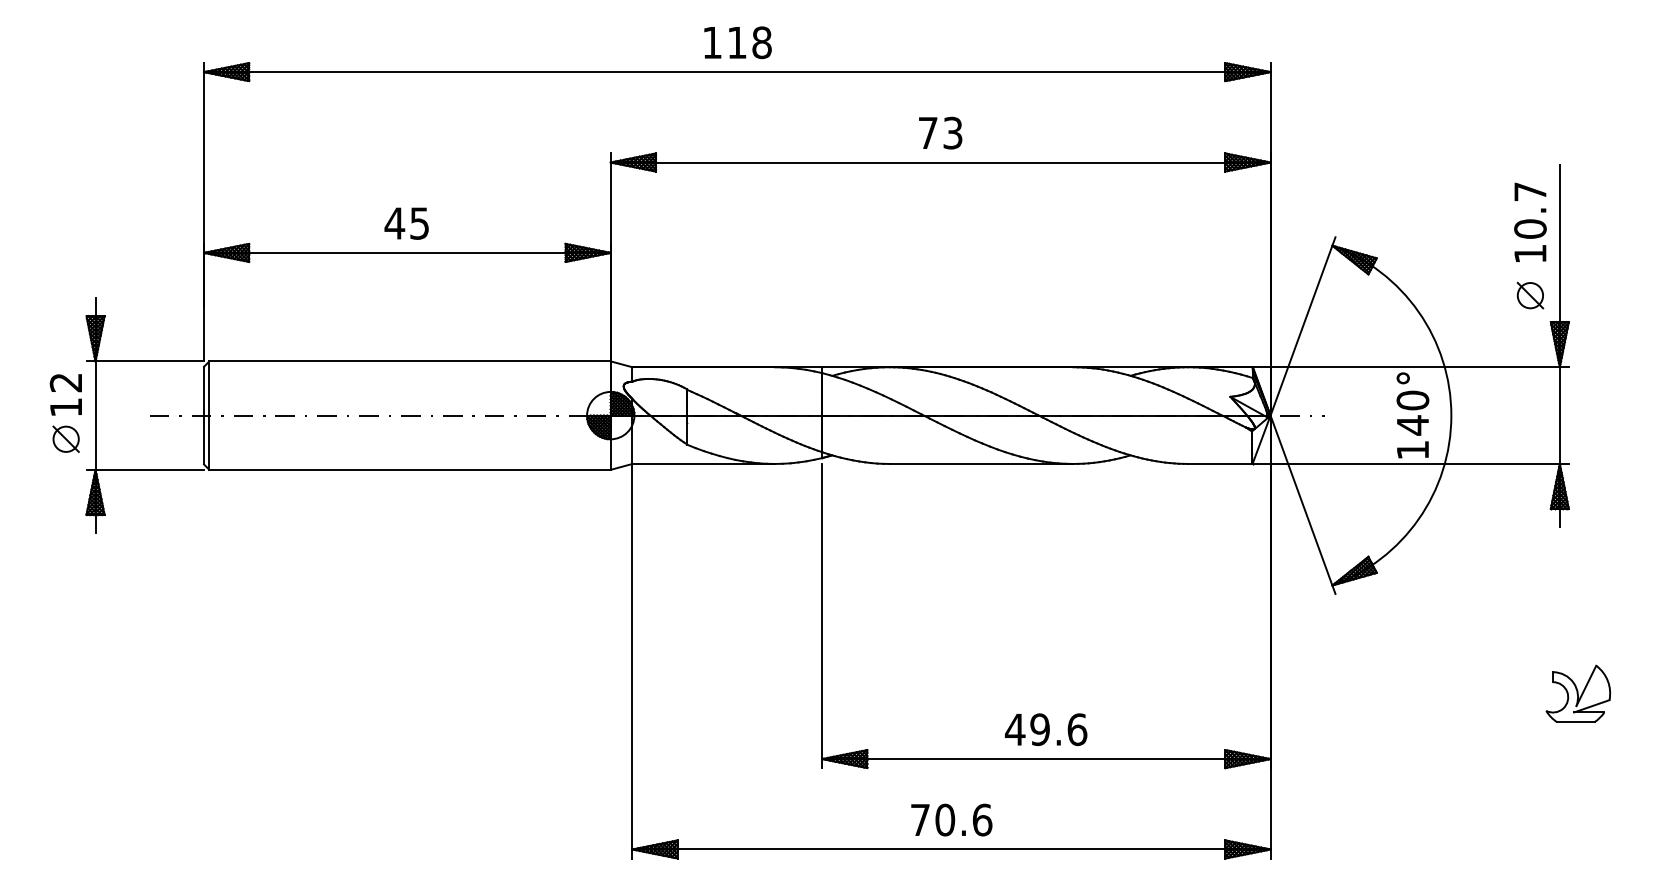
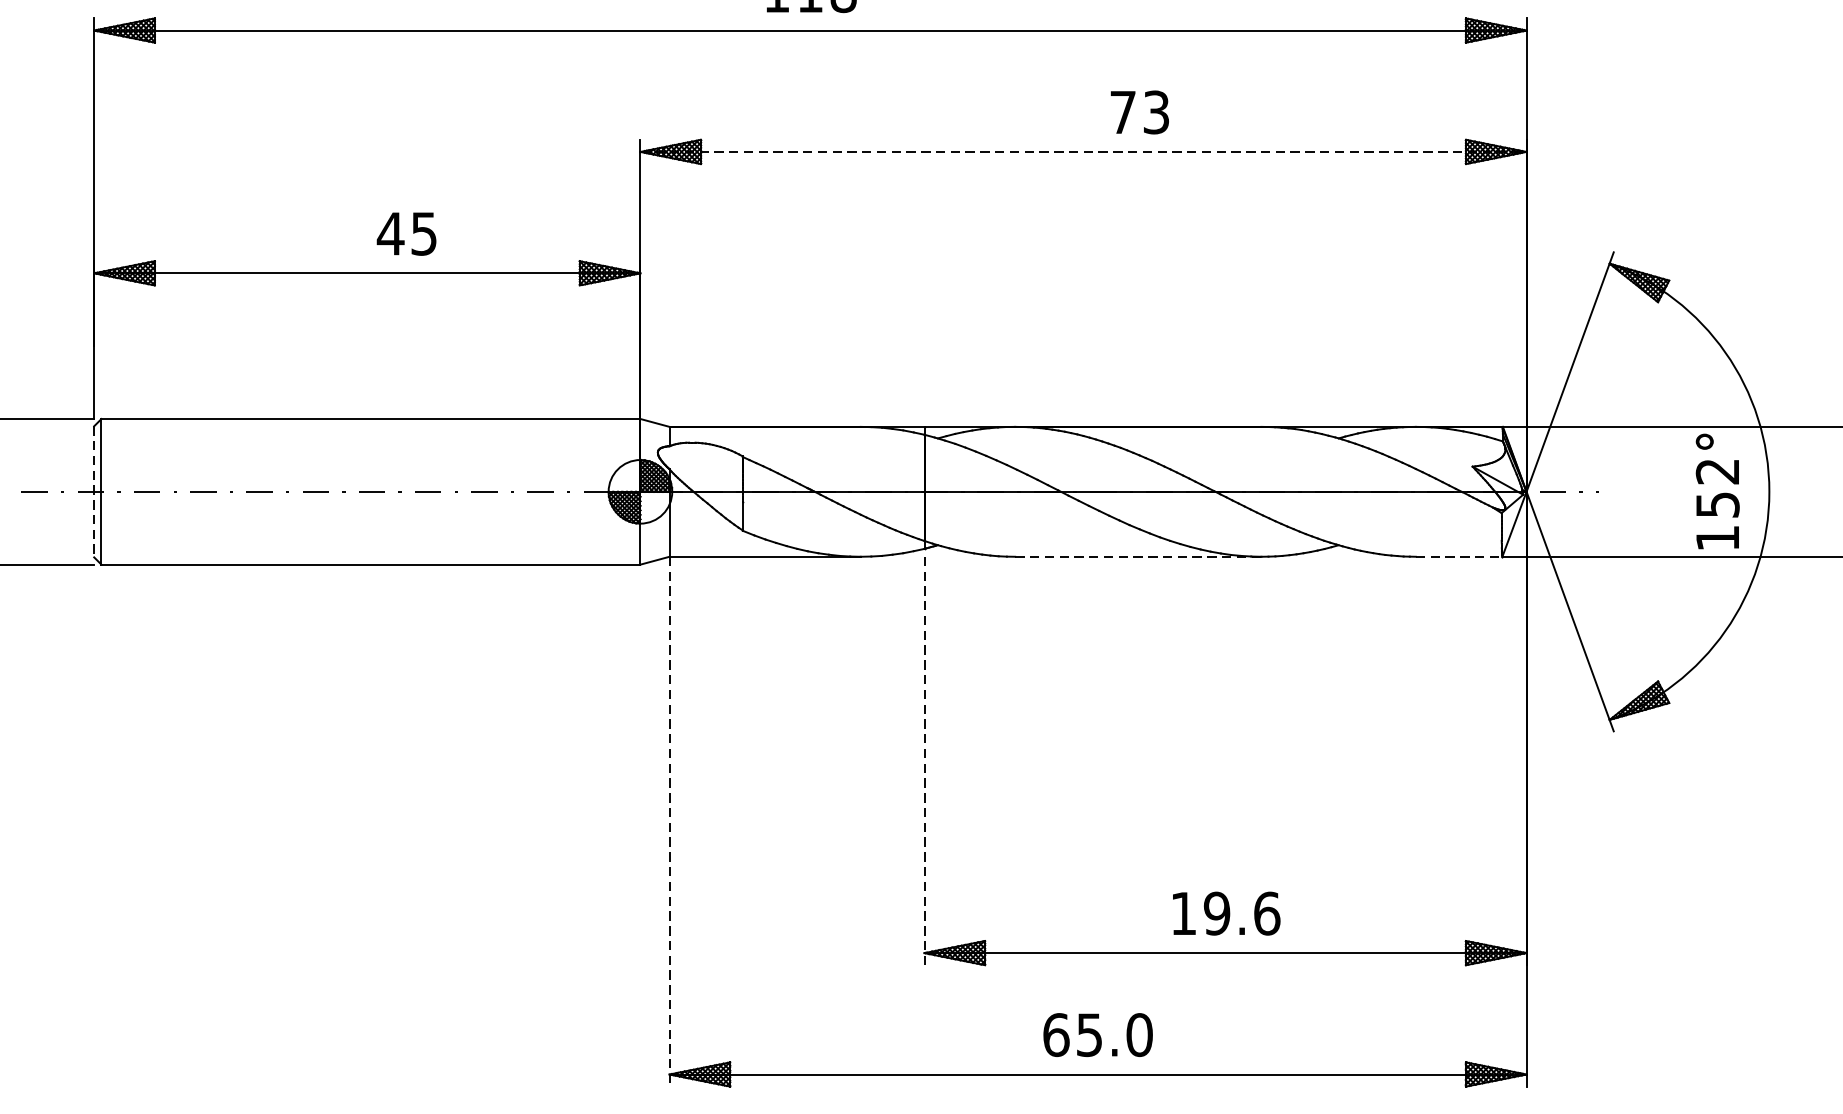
text: (940, 132) -> (1139, 111), moved
line: (940, 162) -> (1083, 151), solid -> dashed
text: (406, 223) -> (406, 233), moved
text: (1412, 412) -> (1717, 487), 140° -> 152°
line: (204, 415) -> (94, 491), solid -> dashed
line: (981, 463) -> (1138, 556), solid -> dashed
line: (1220, 463) -> (1459, 556), solid -> dashed
line: (822, 616) -> (924, 761), solid -> dashed
line: (632, 661) -> (669, 822), solid -> dashed
text: (1014, 729) -> (1182, 913), 49.6 -> 19.6
text: (951, 819) -> (1098, 1034), 70.6 -> 65.0

